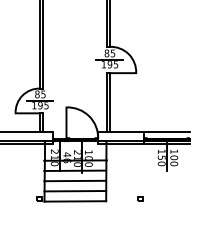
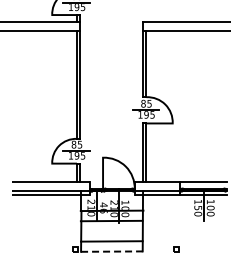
line: (74, 181) -> (111, 231), removed
line: (74, 201) -> (111, 251), solid -> dashed

